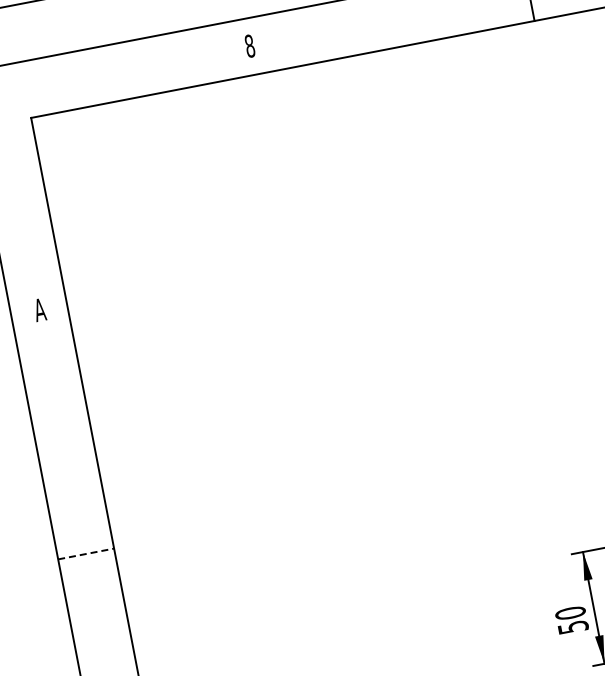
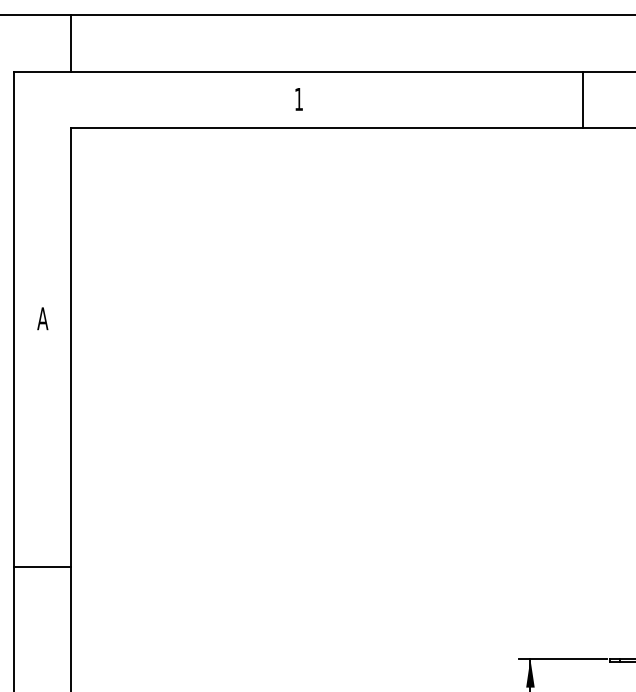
line: (14, 33) -> (70, 42), added
text: (249, 46) -> (298, 99), 8 -> 1
line: (86, 554) -> (42, 567), dashed -> solid

